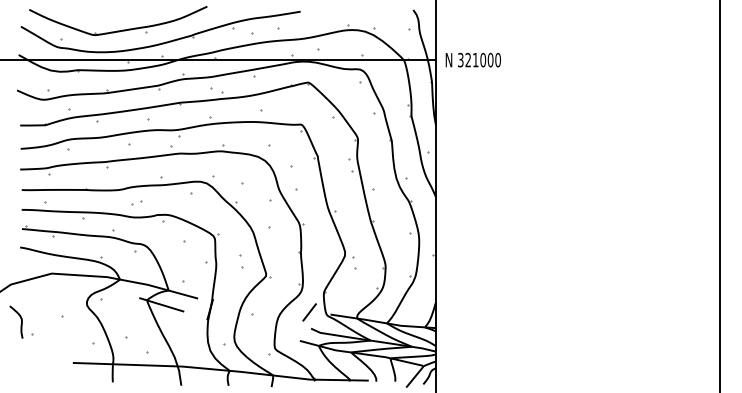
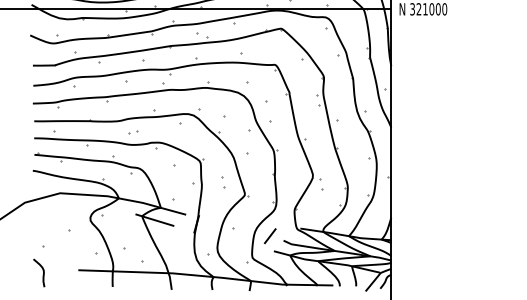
line: (309, 312) -> (270, 236), moved
curve: (20, 319) -> (42, 270), moved

